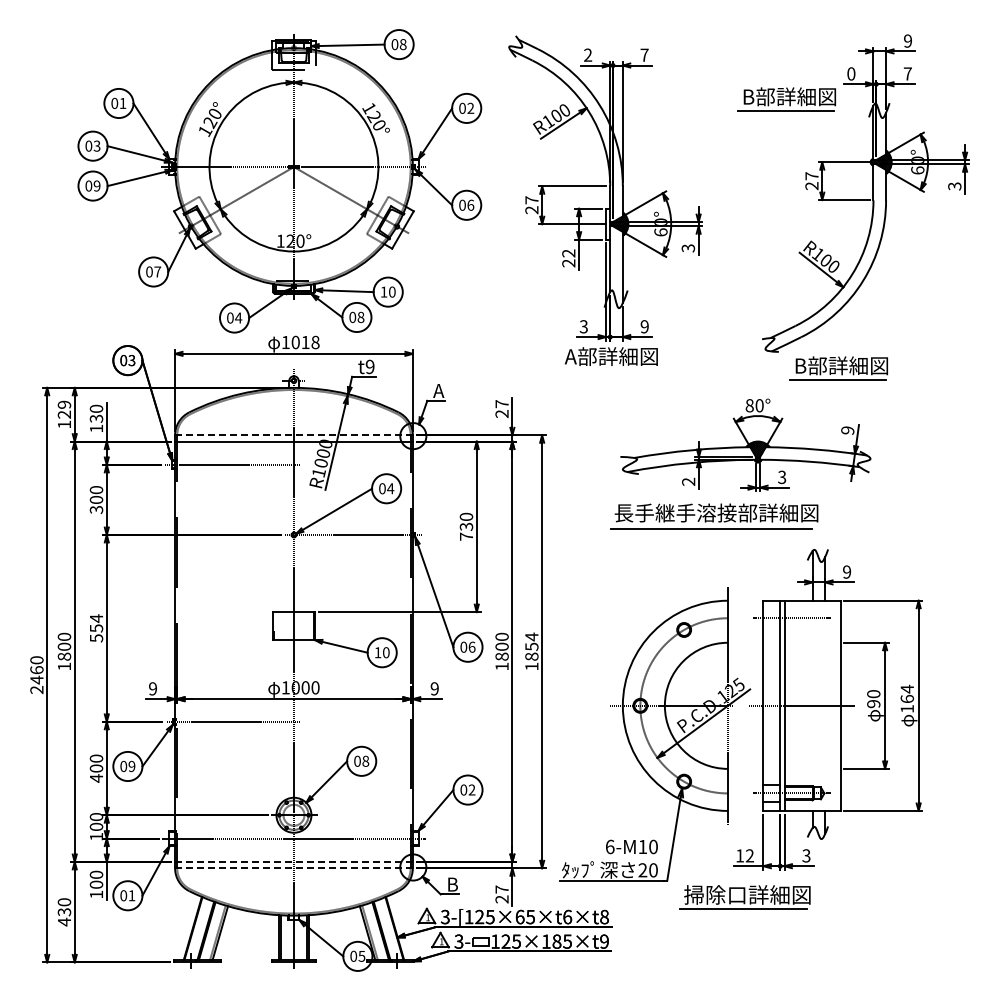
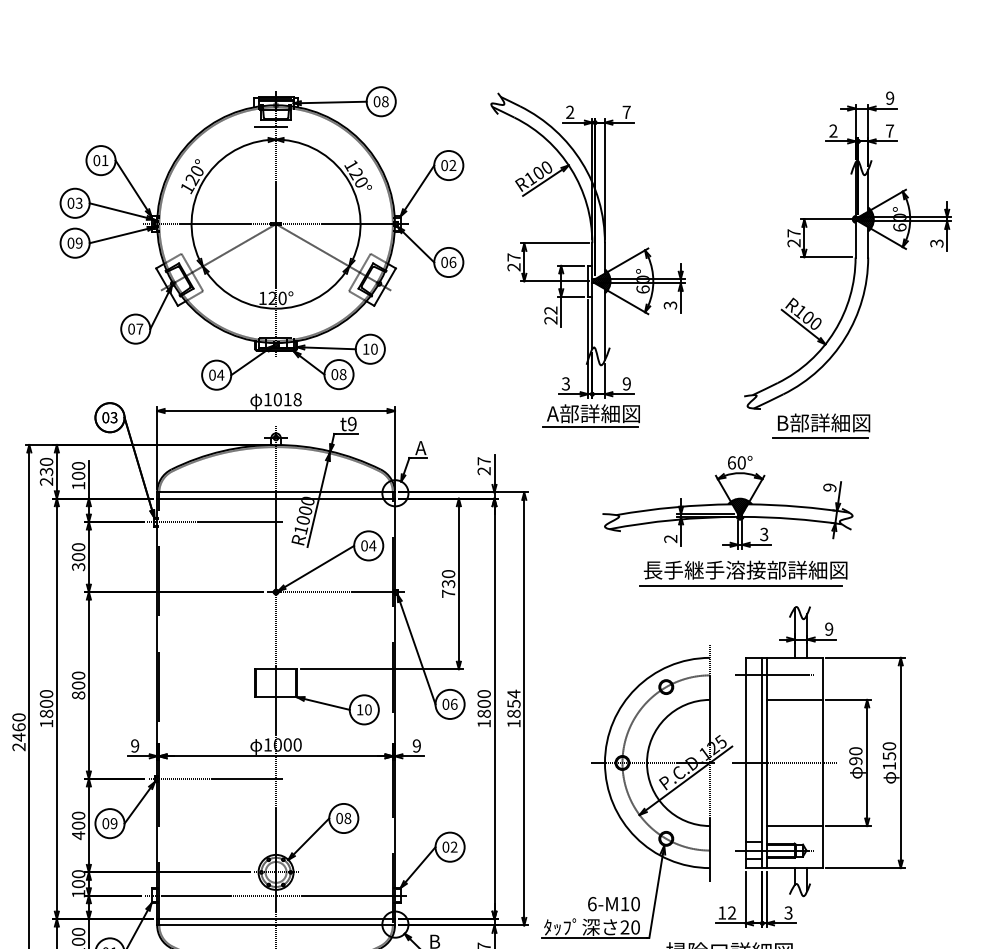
text: (851, 73) -> (833, 130), 0 -> 2
part: (786, 99) -> (768, 156), removed
line: (608, 370) -> (590, 427), added
text: (749, 405) -> (731, 462), 80° -> 60°
text: (64, 414) -> (46, 471), 129 -> 230
text: (96, 418) -> (78, 475), 130 -> 100
line: (293, 435) -> (275, 492), dashed -> solid
part: (714, 516) -> (743, 573), moved
text: (96, 628) -> (78, 685), 554 -> 800
line: (812, 642) -> (794, 699), added
text: (907, 693) -> (889, 750), 164 -> 150
line: (812, 768) -> (794, 825), added
line: (293, 861) -> (275, 918), dashed -> solid
line: (293, 868) -> (275, 925), dashed -> solid

